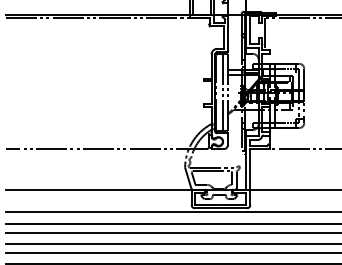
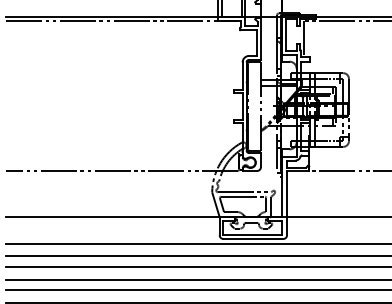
line: (222, 92) -> (255, 106), removed

